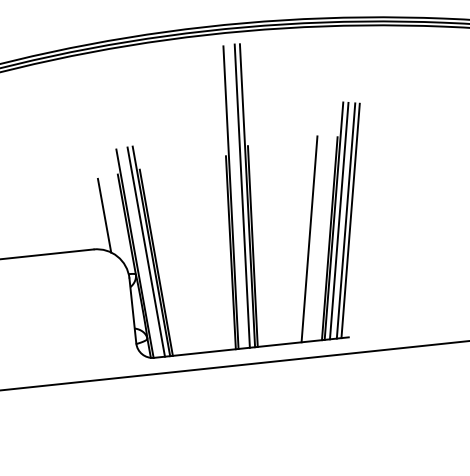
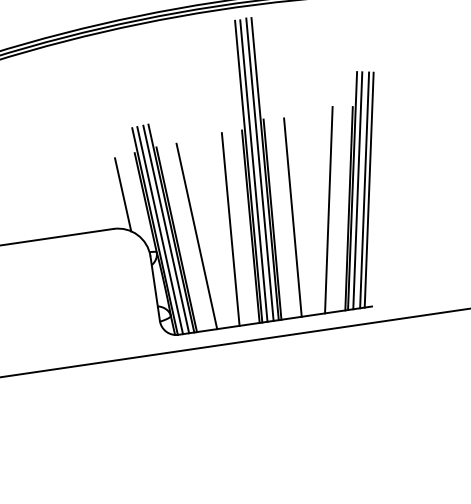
line: (235, 196) -> (253, 170), added
line: (272, 245) -> (292, 217), added
line: (140, 252) -> (160, 230), added
line: (210, 254) -> (230, 229), added
line: (176, 260) -> (196, 236), added

